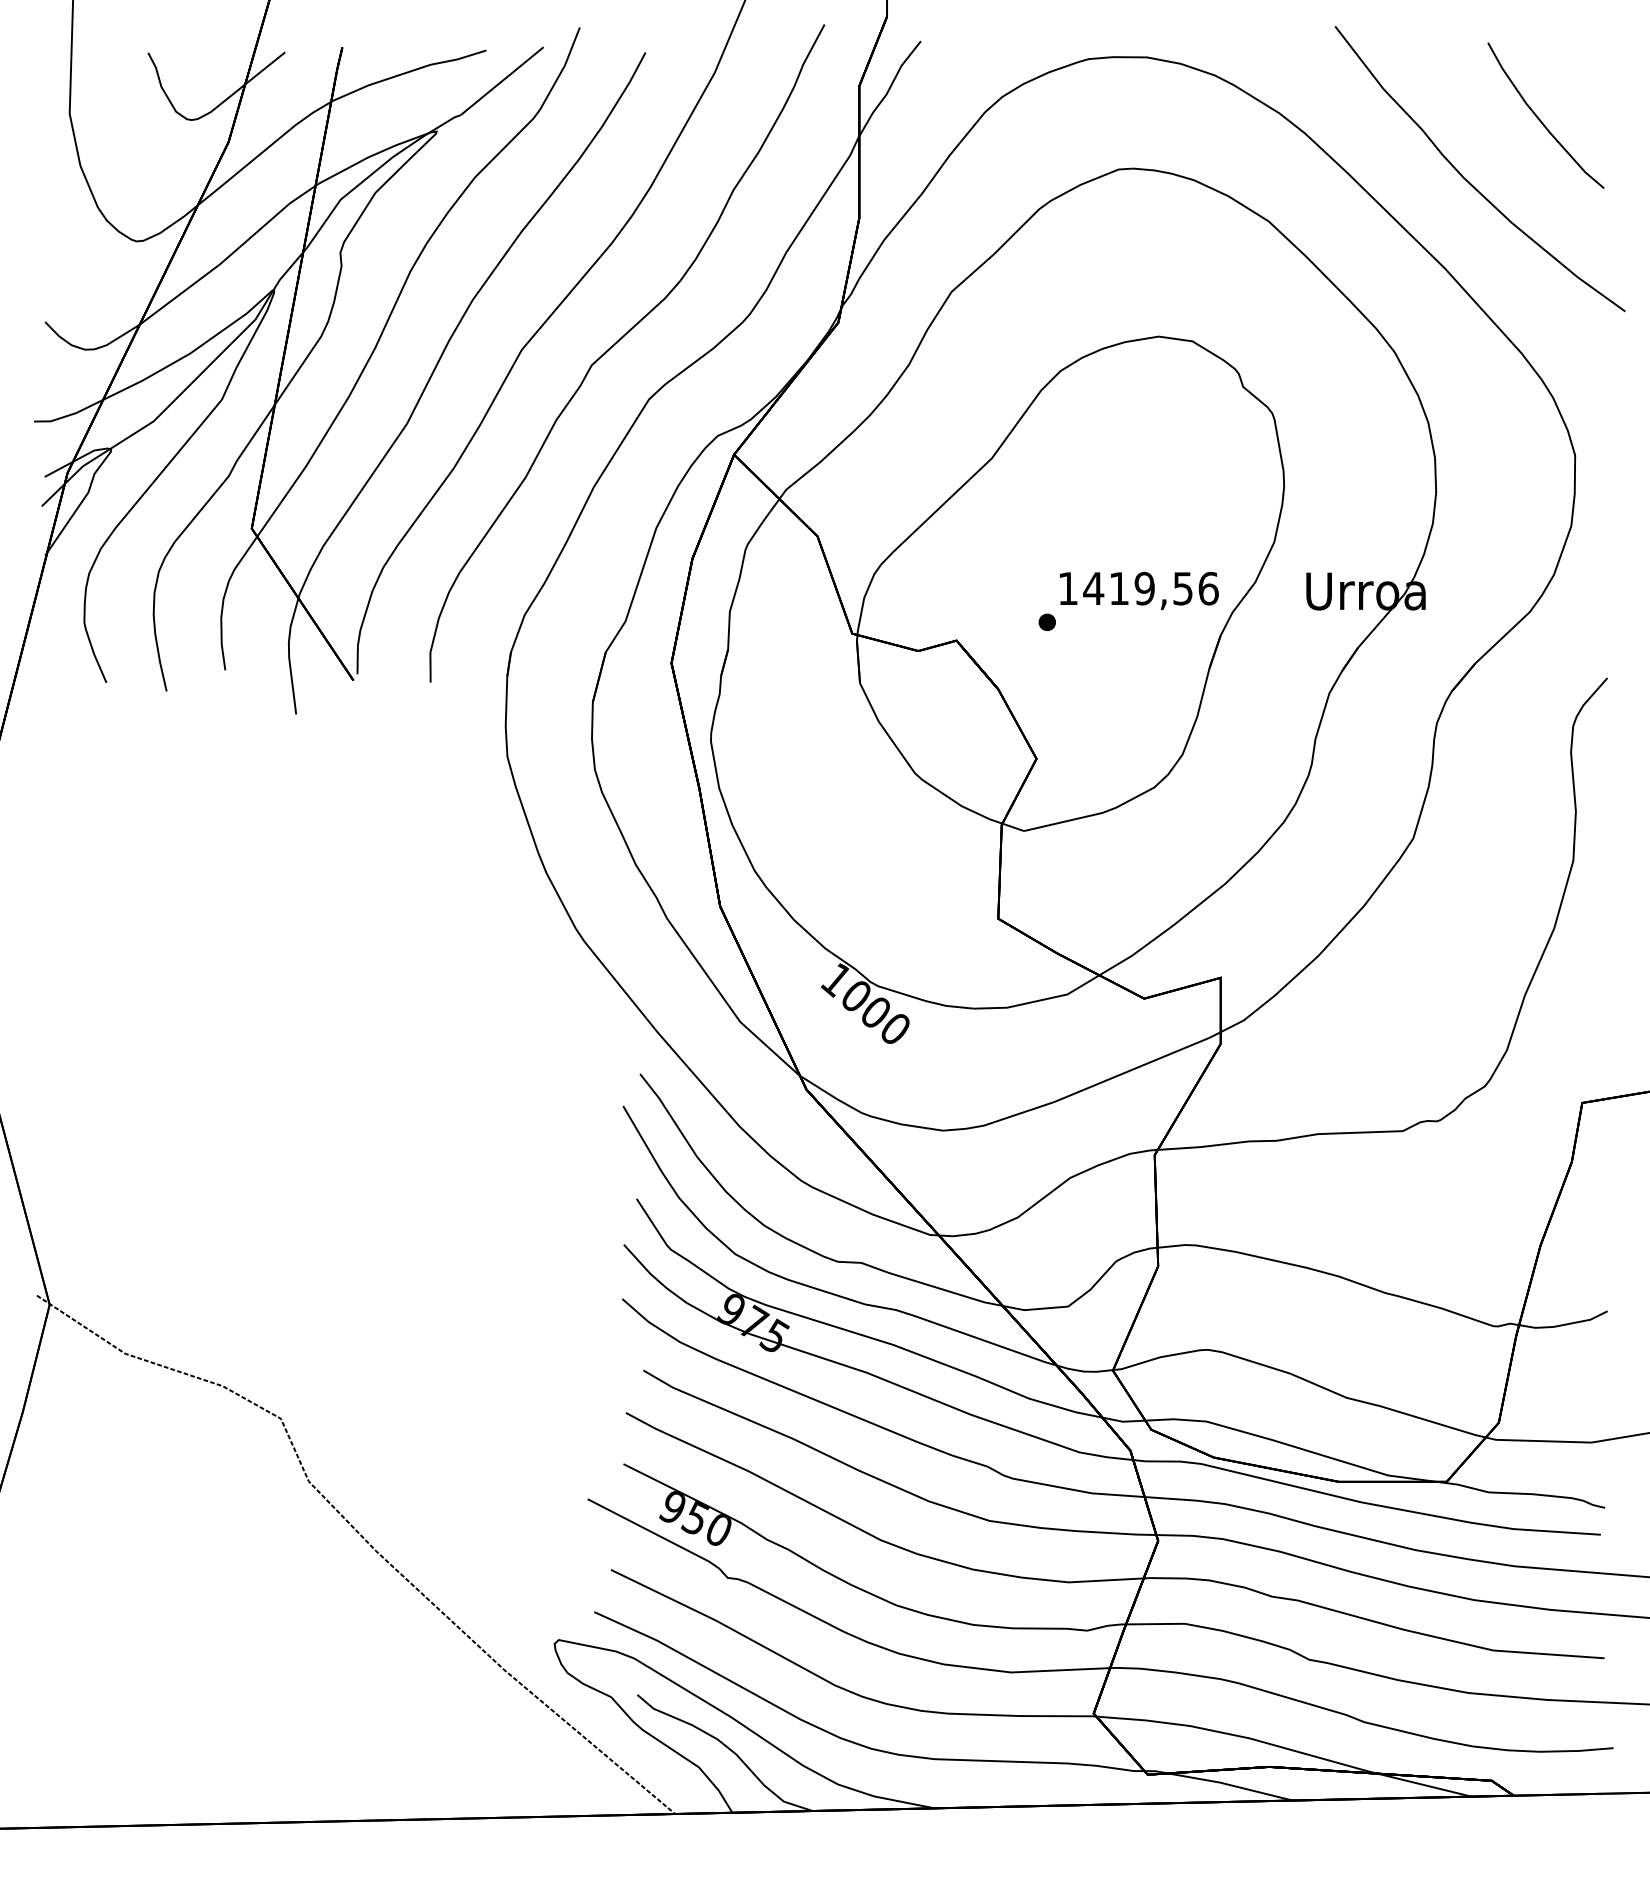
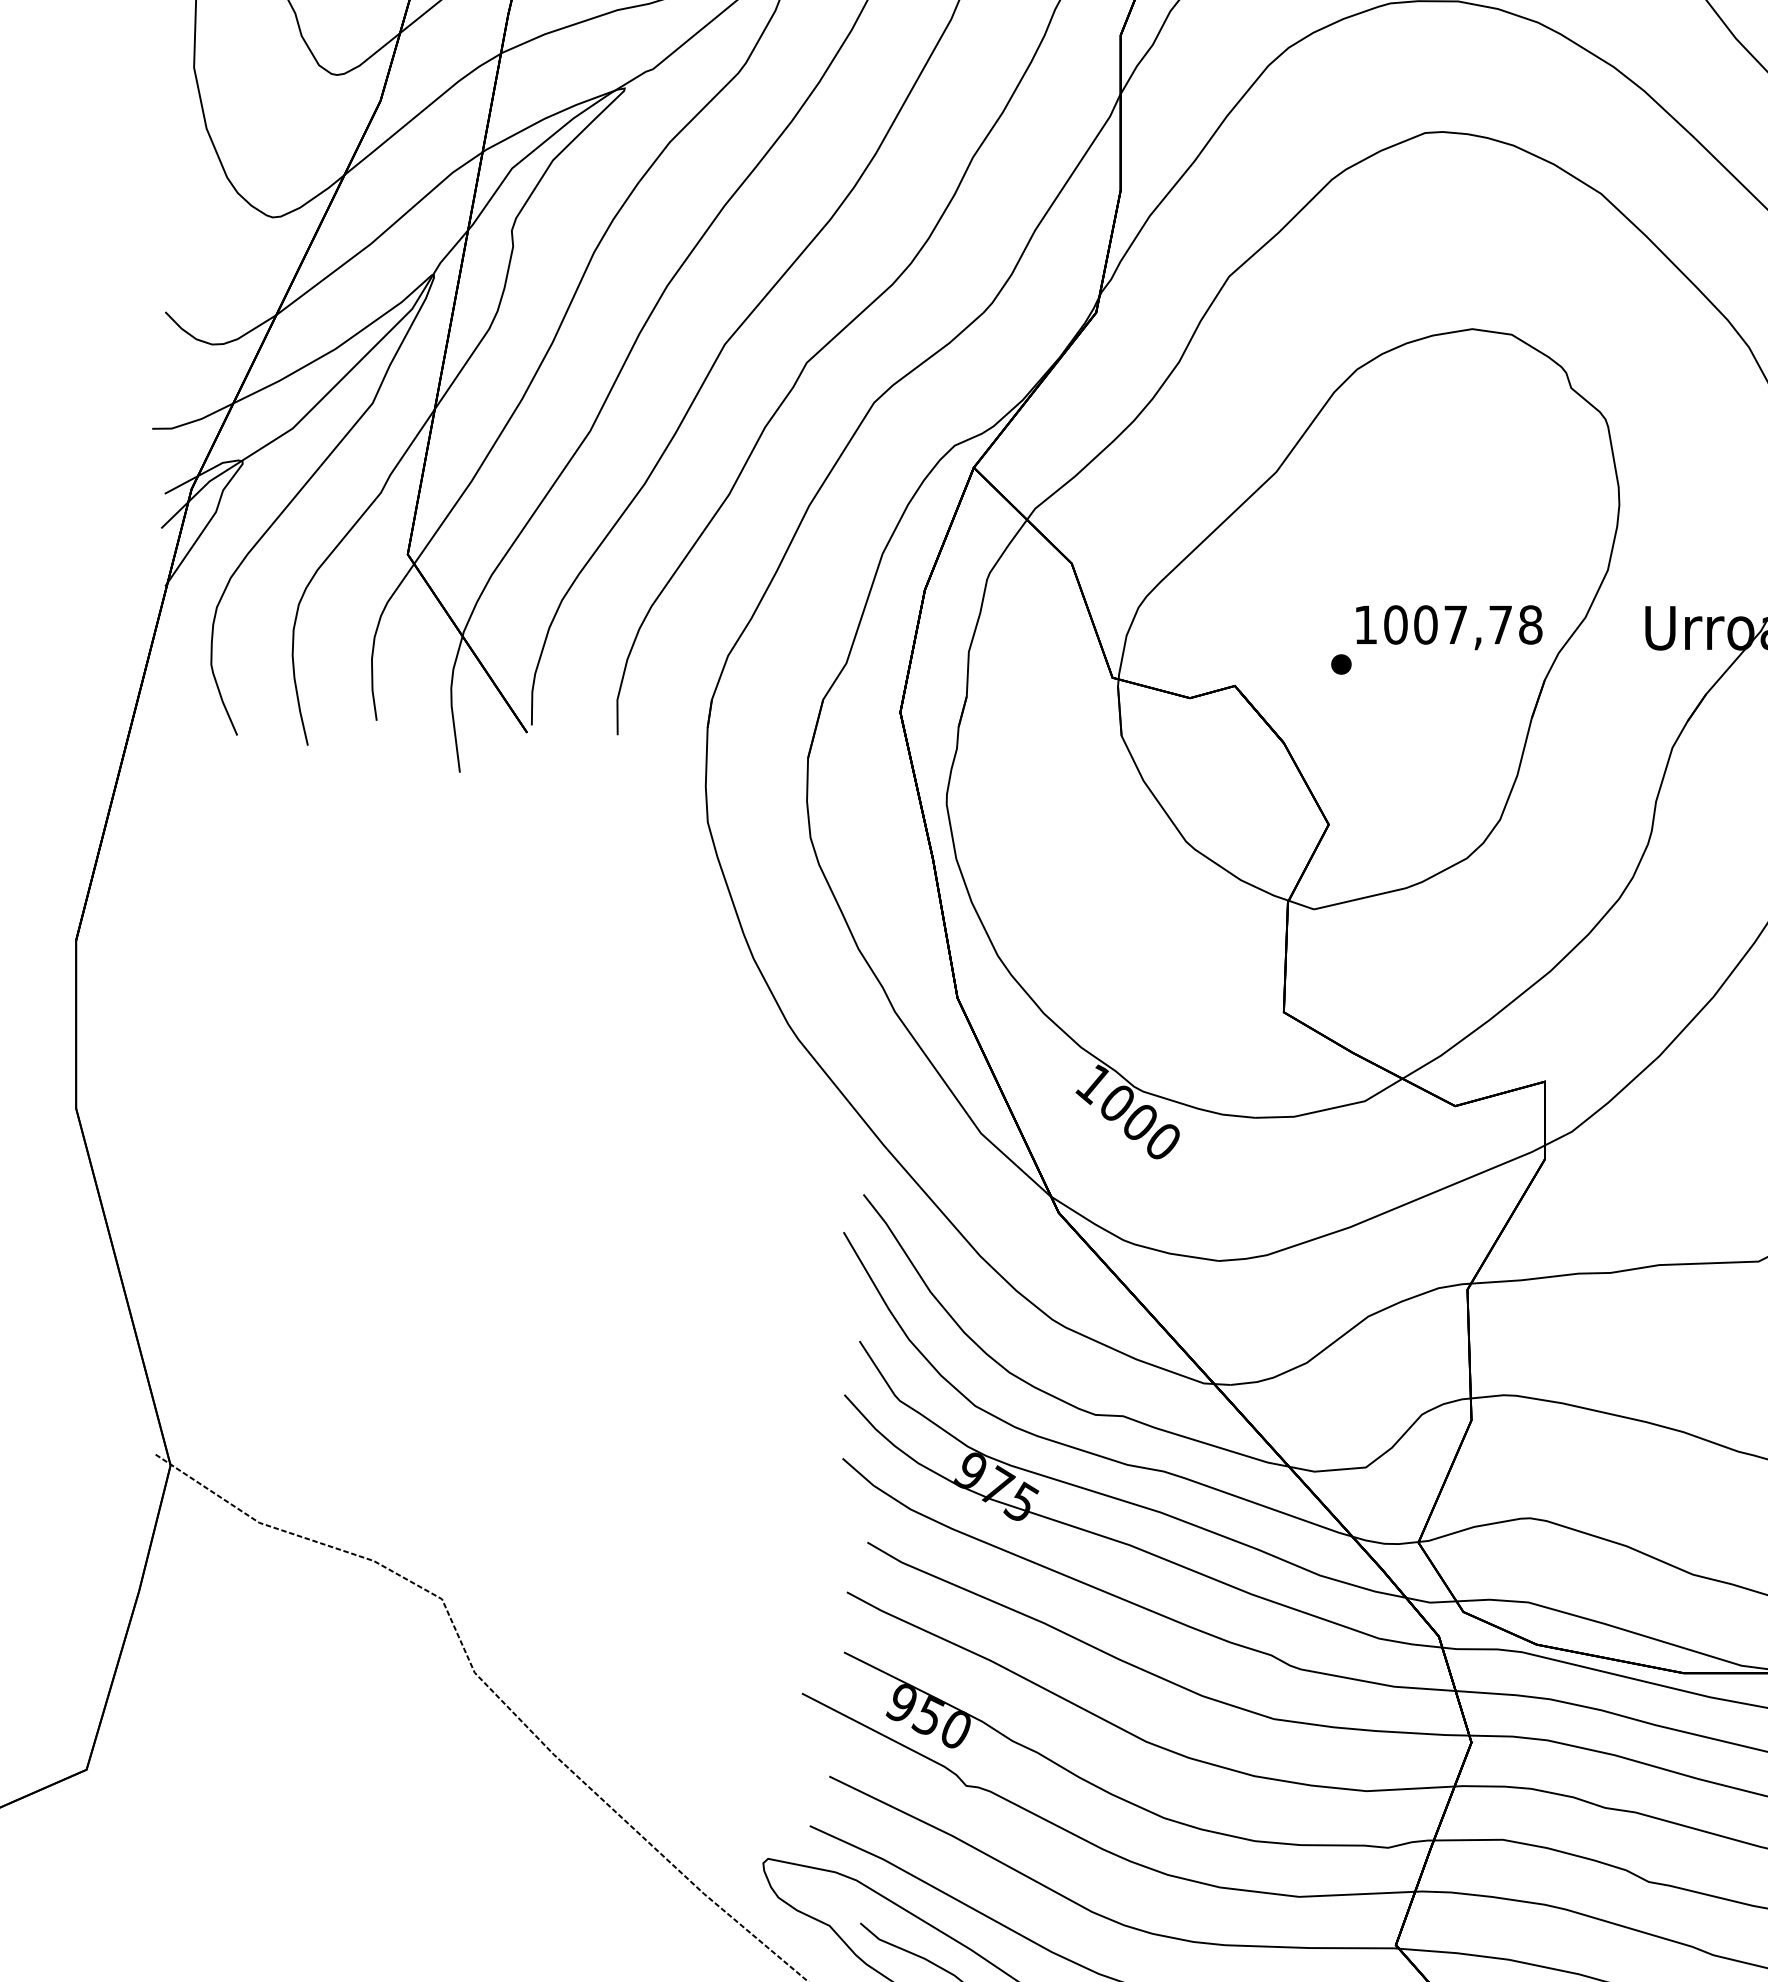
text: (1150, 588) -> (1462, 624), 1419,56 -> 1007,78

